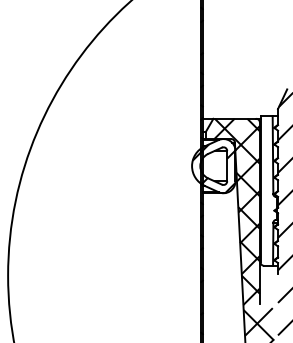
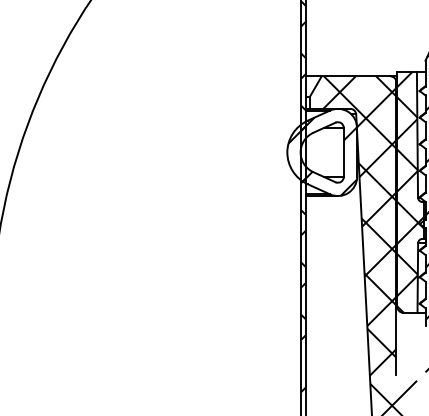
hatch: (268, 190) -> (410, 191), added

